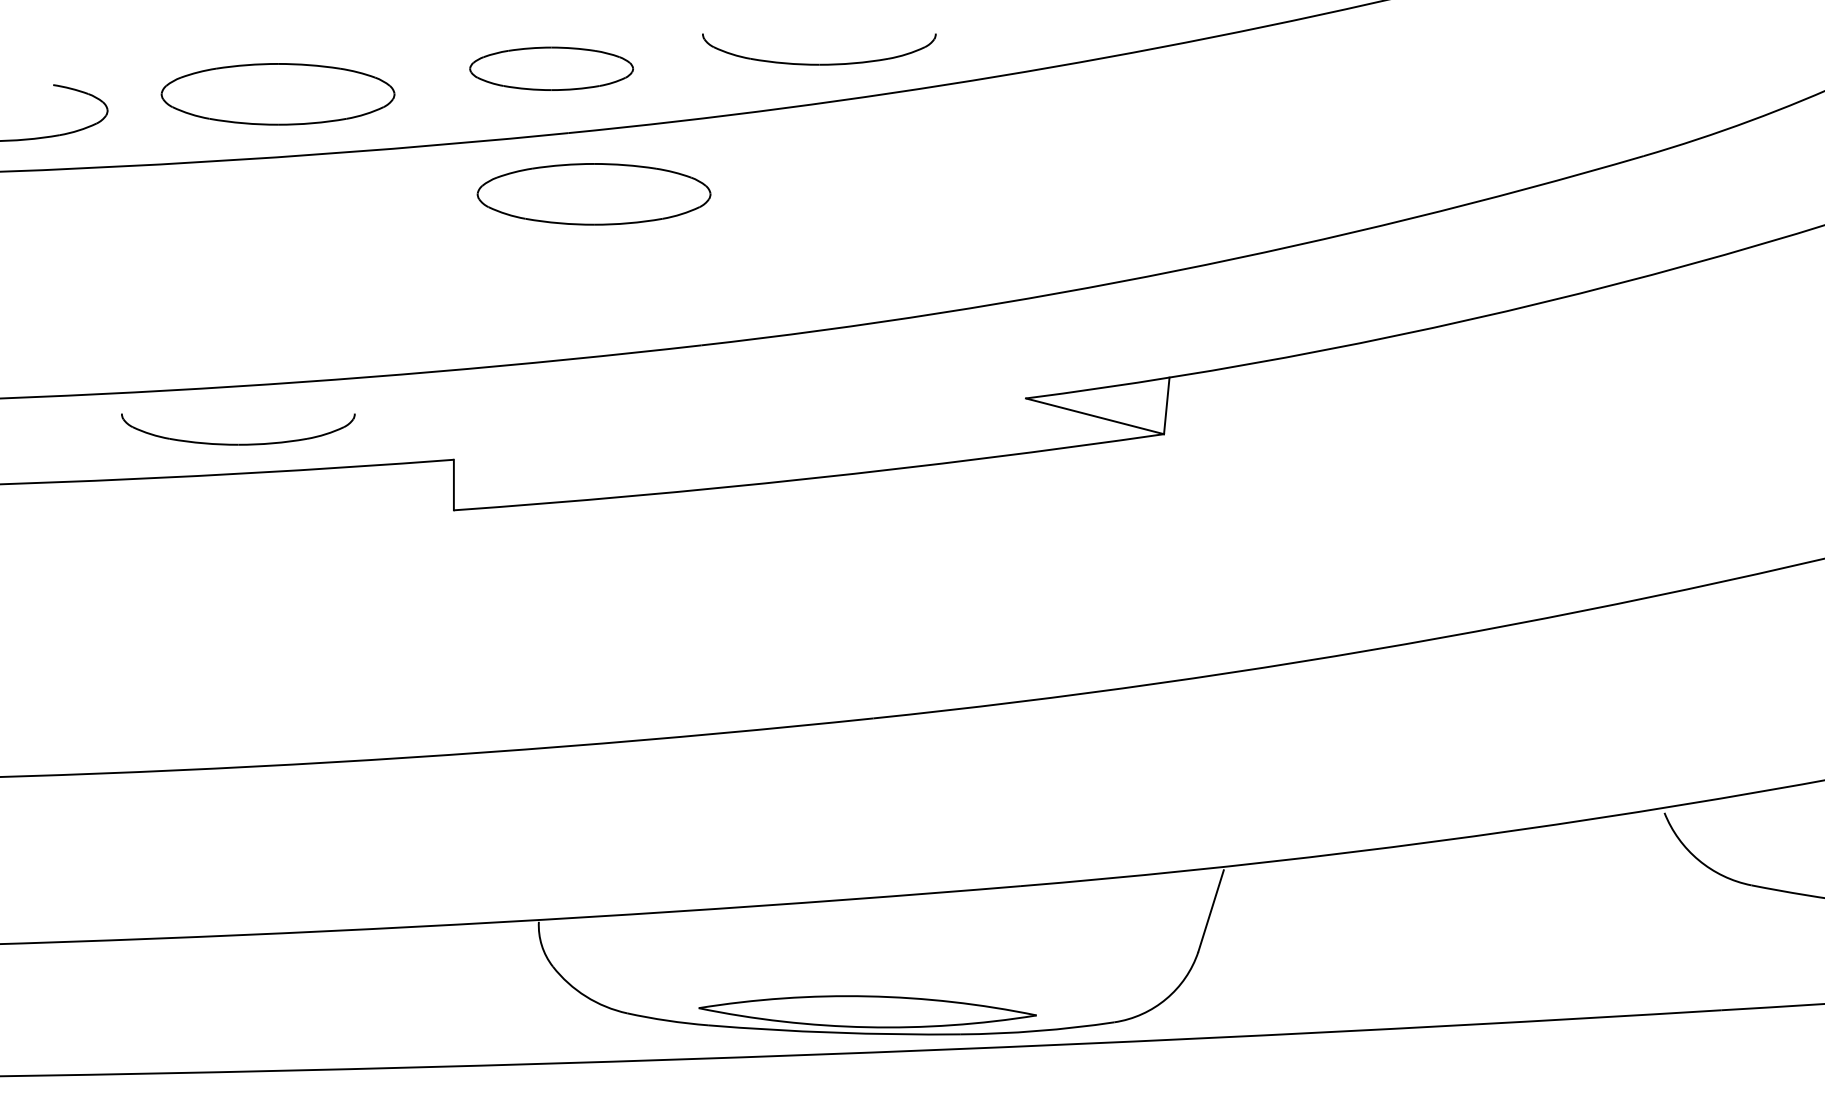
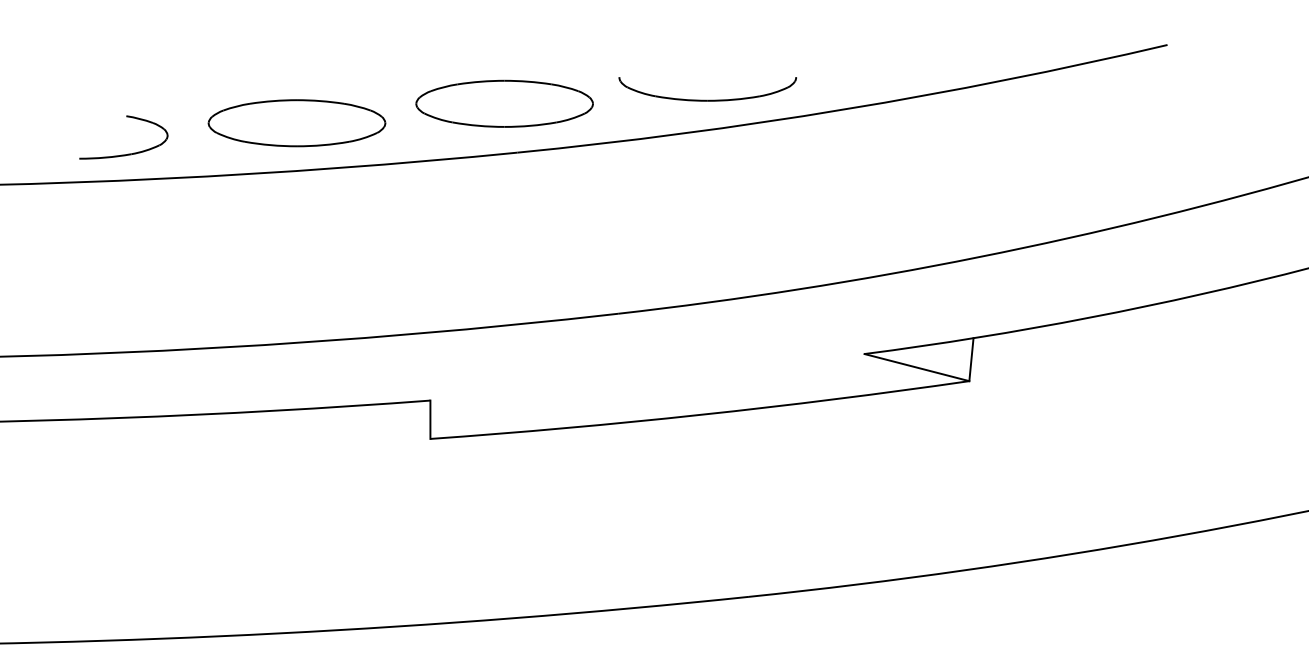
part: (551, 68) -> (504, 103), size x1.43
part: (593, 194) -> (536, 199), removed
part: (238, 443) -> (266, 388), removed

